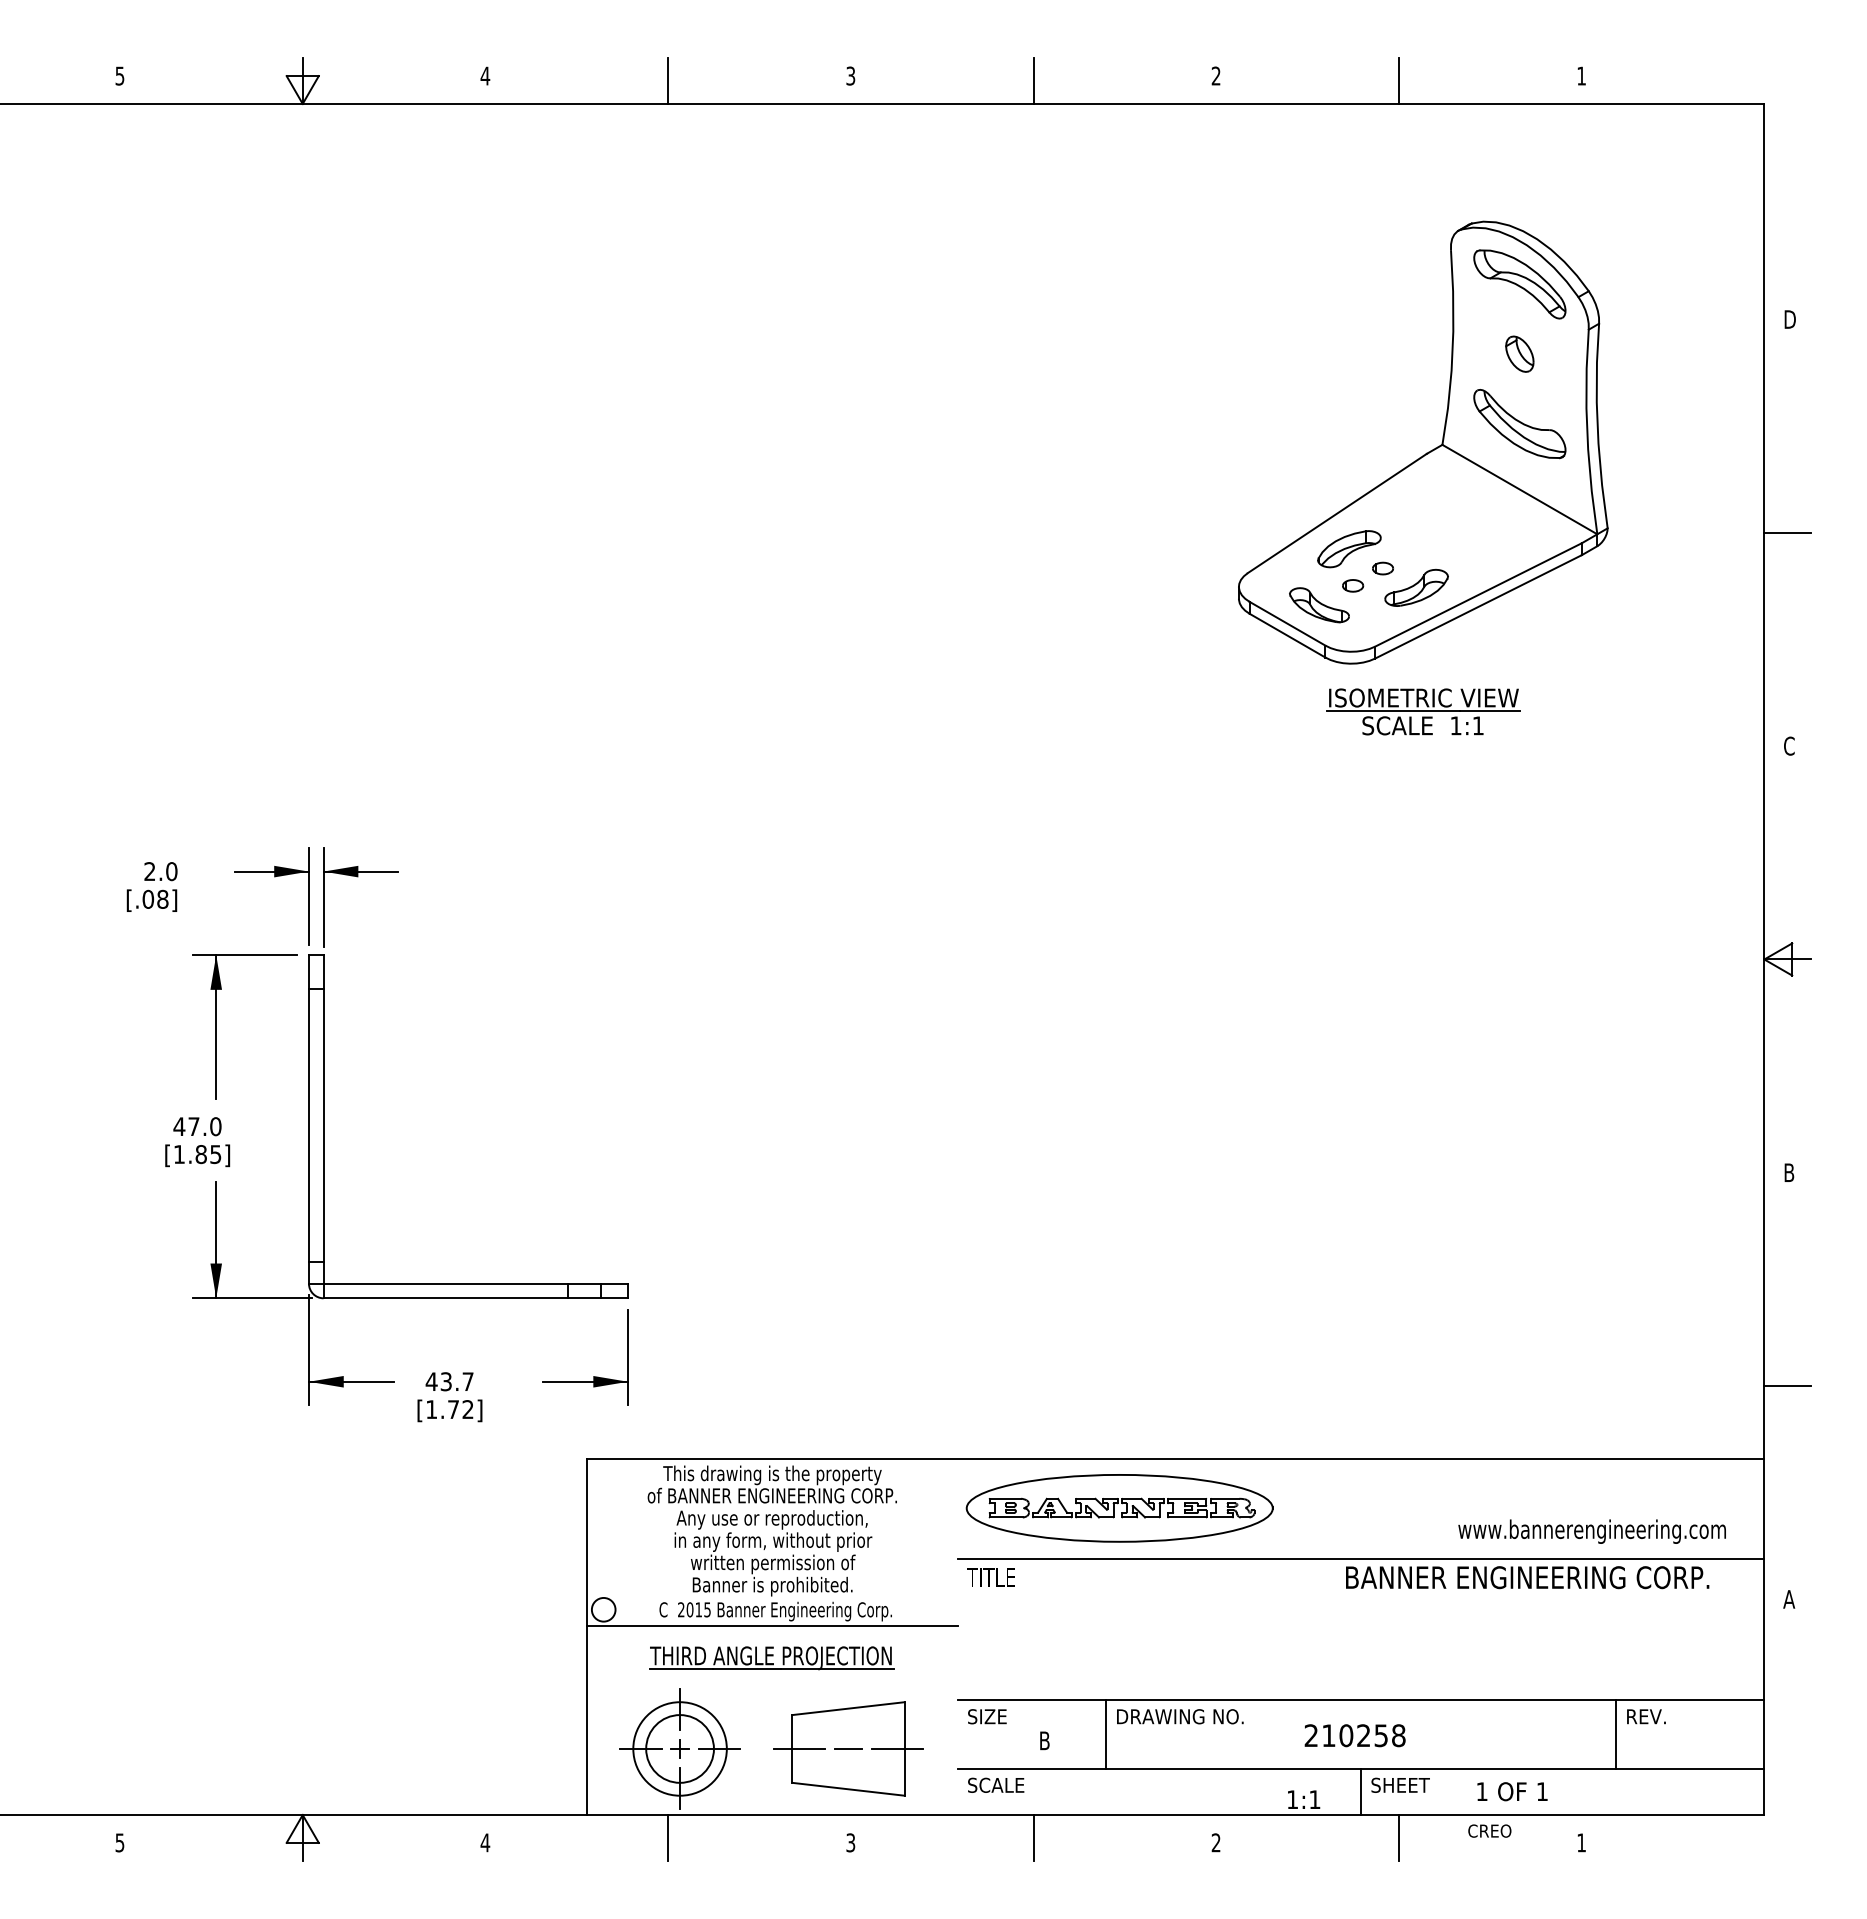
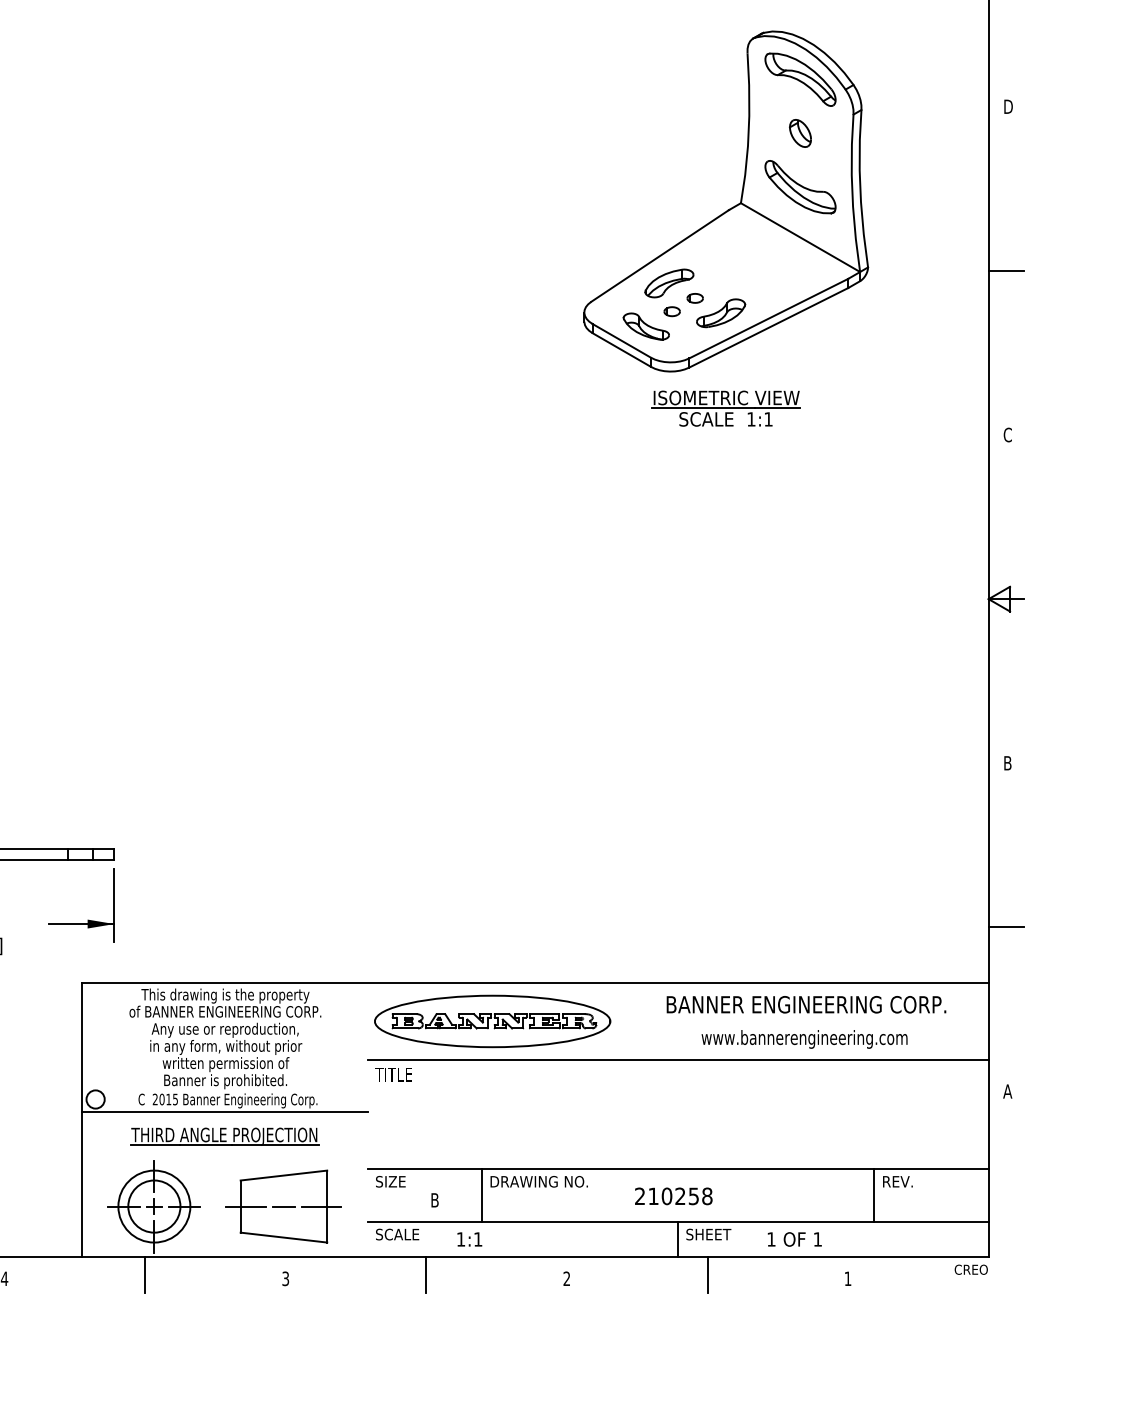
text: (1591, 1531) -> (804, 1039), moved
text: (1527, 1577) -> (806, 1004), moved
text: (1304, 1799) -> (470, 1239), moved
text: (1489, 1830) -> (971, 1269), moved

